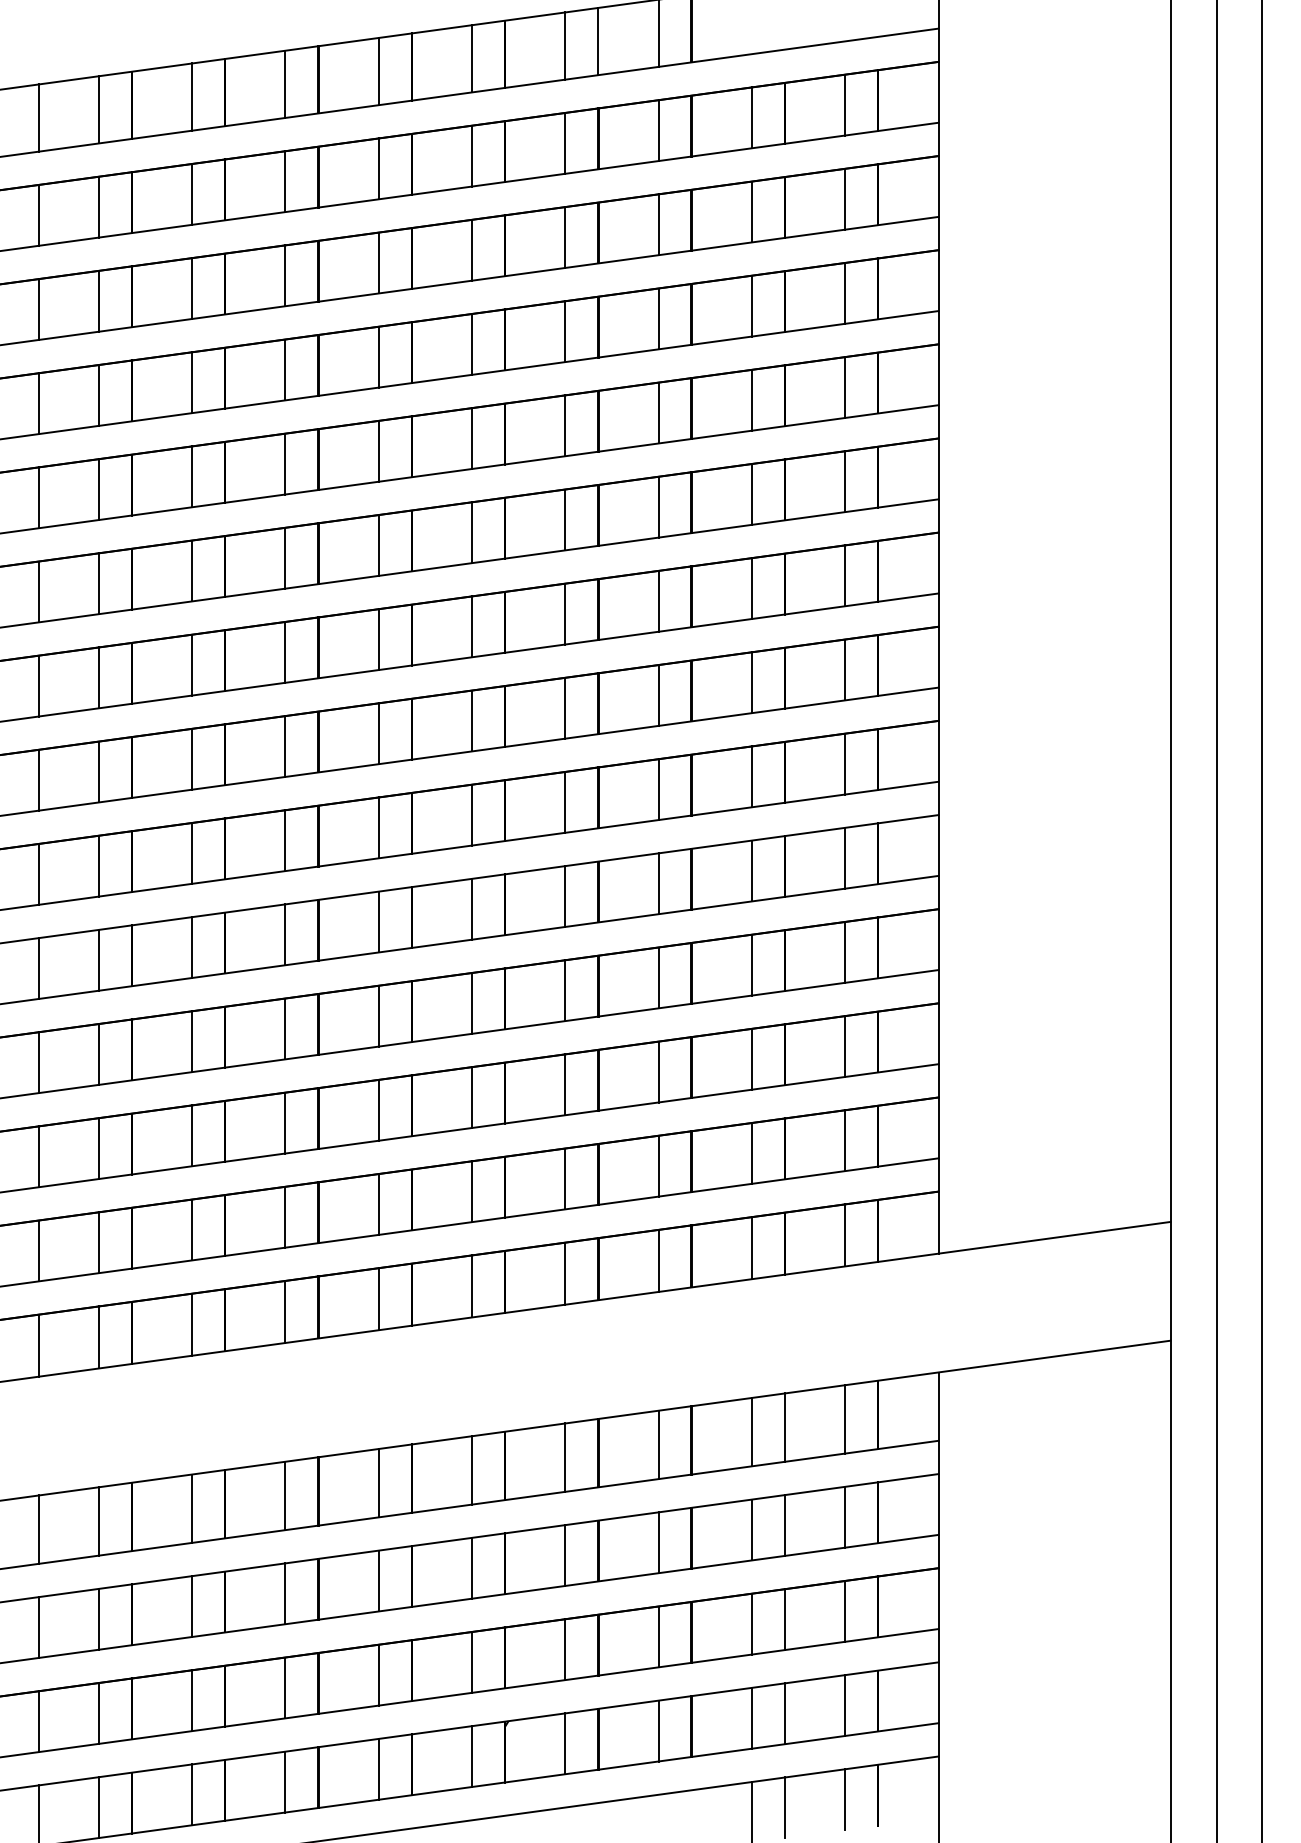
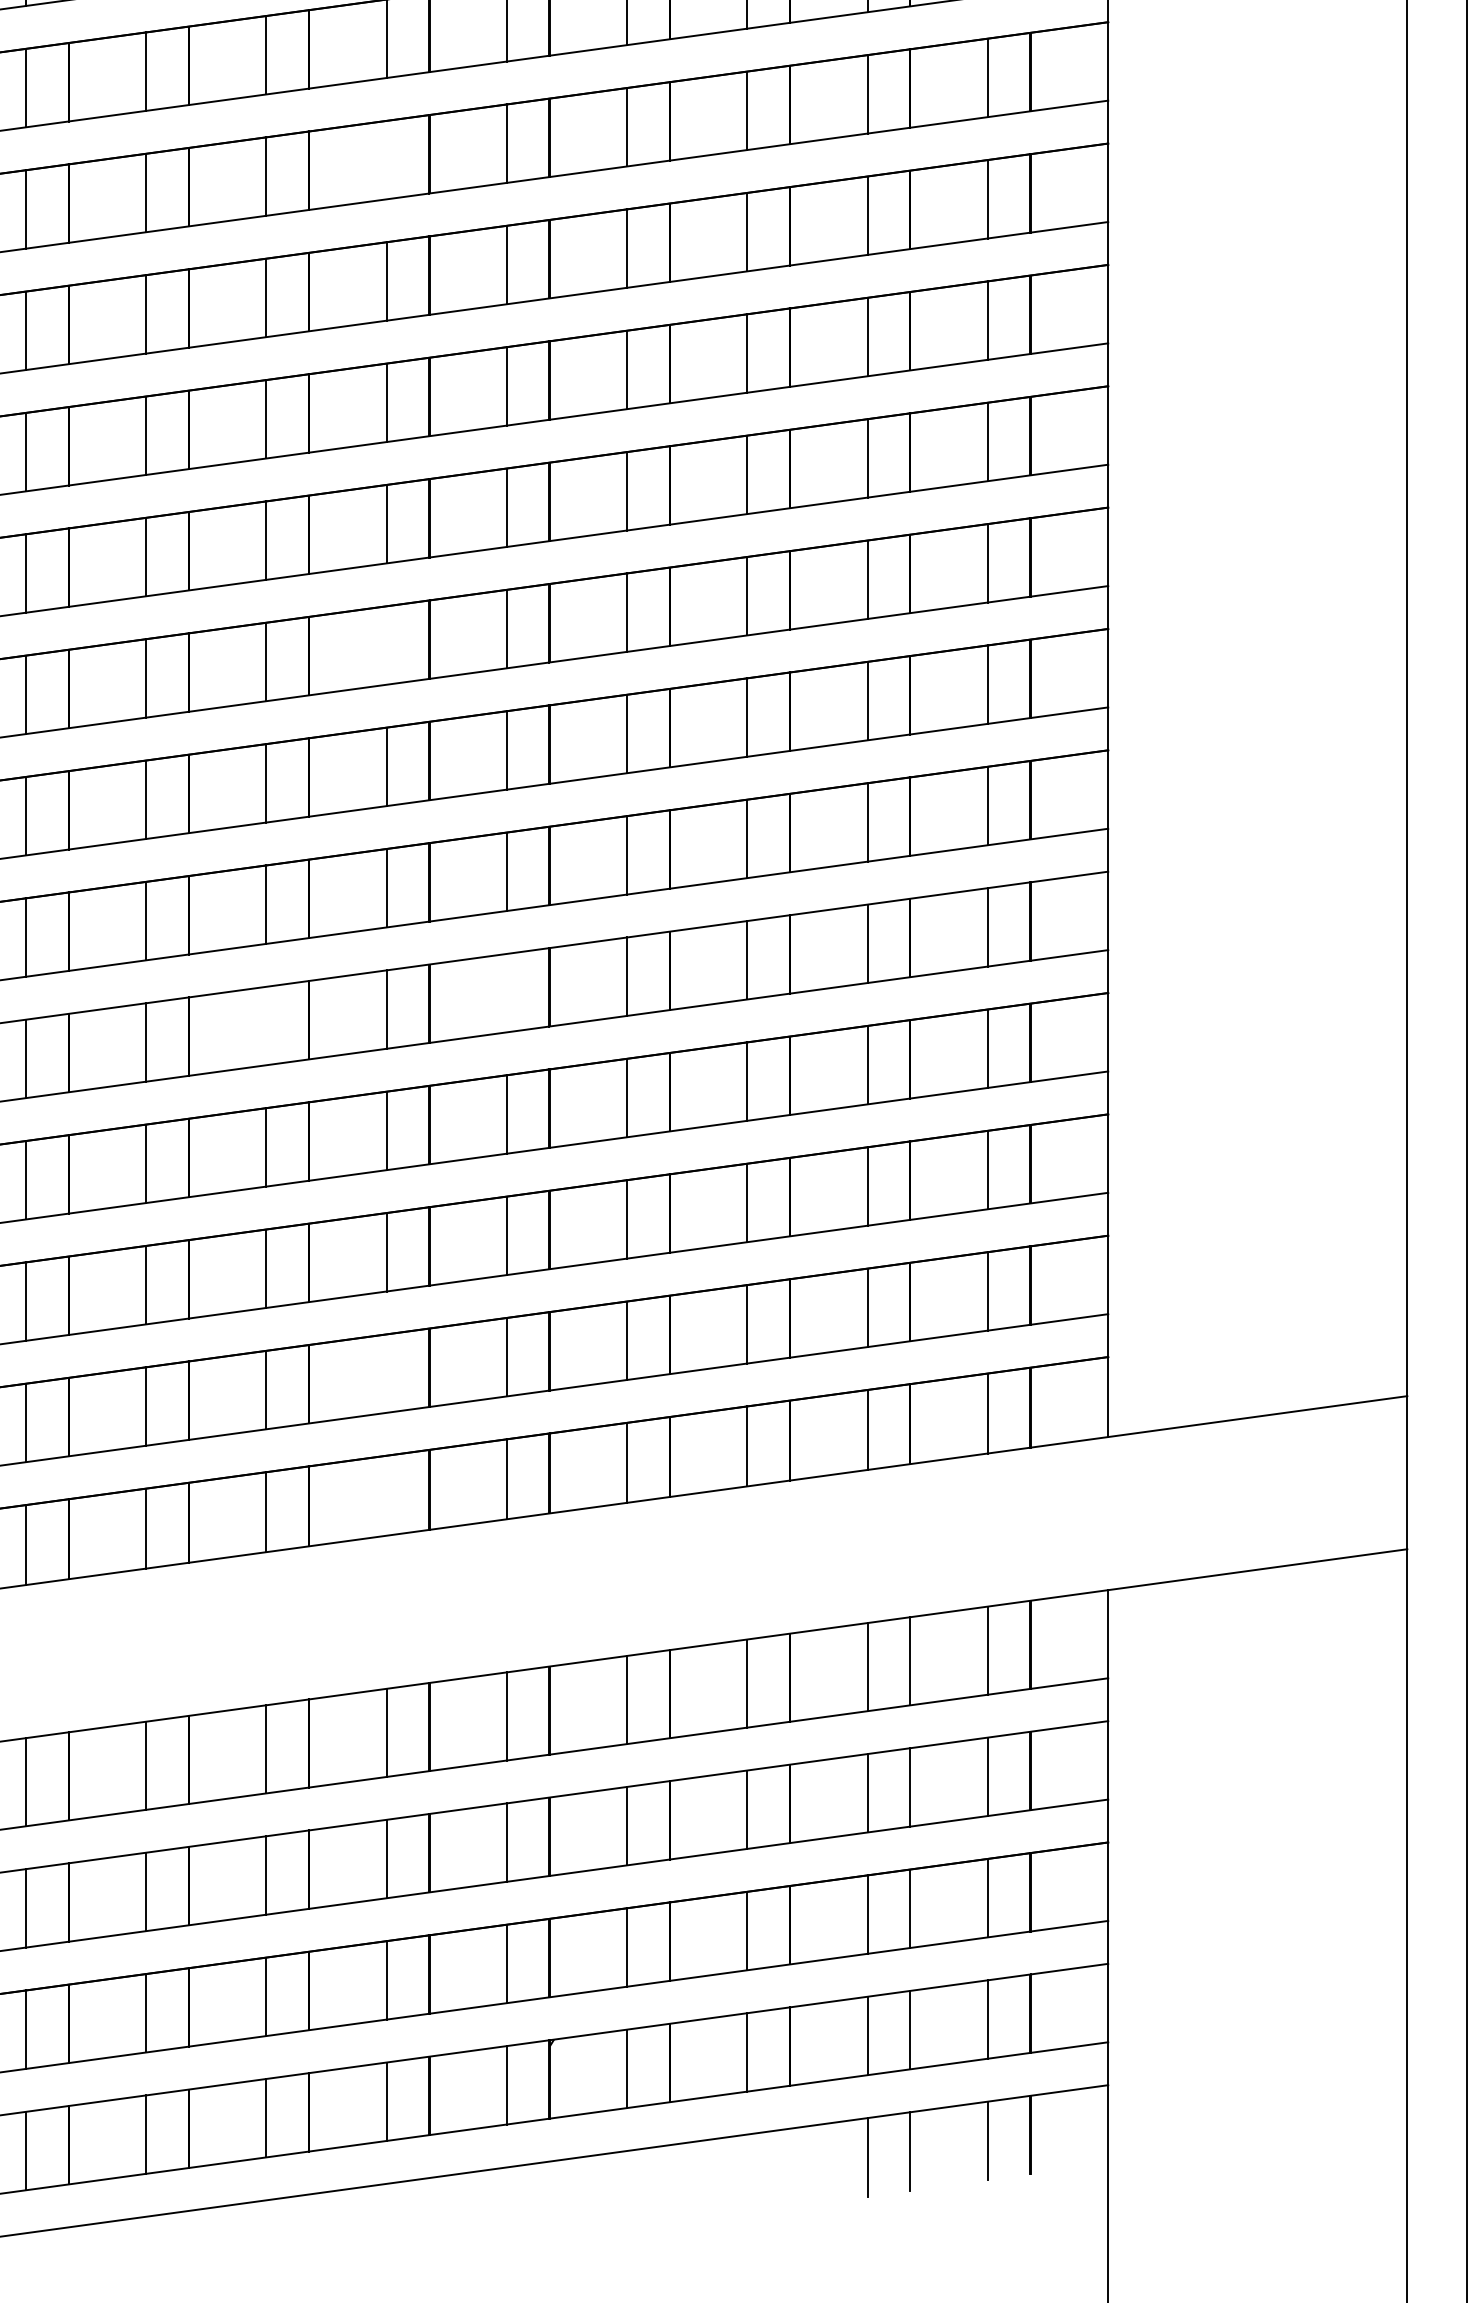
line: (378, 262) -> (386, 159), removed
line: (378, 639) -> (386, 645), removed
line: (471, 908) -> (506, 992), removed
line: (285, 934) -> (266, 1025), removed
line: (378, 1204) -> (386, 1373), removed
line: (378, 1299) -> (386, 1496), removed

